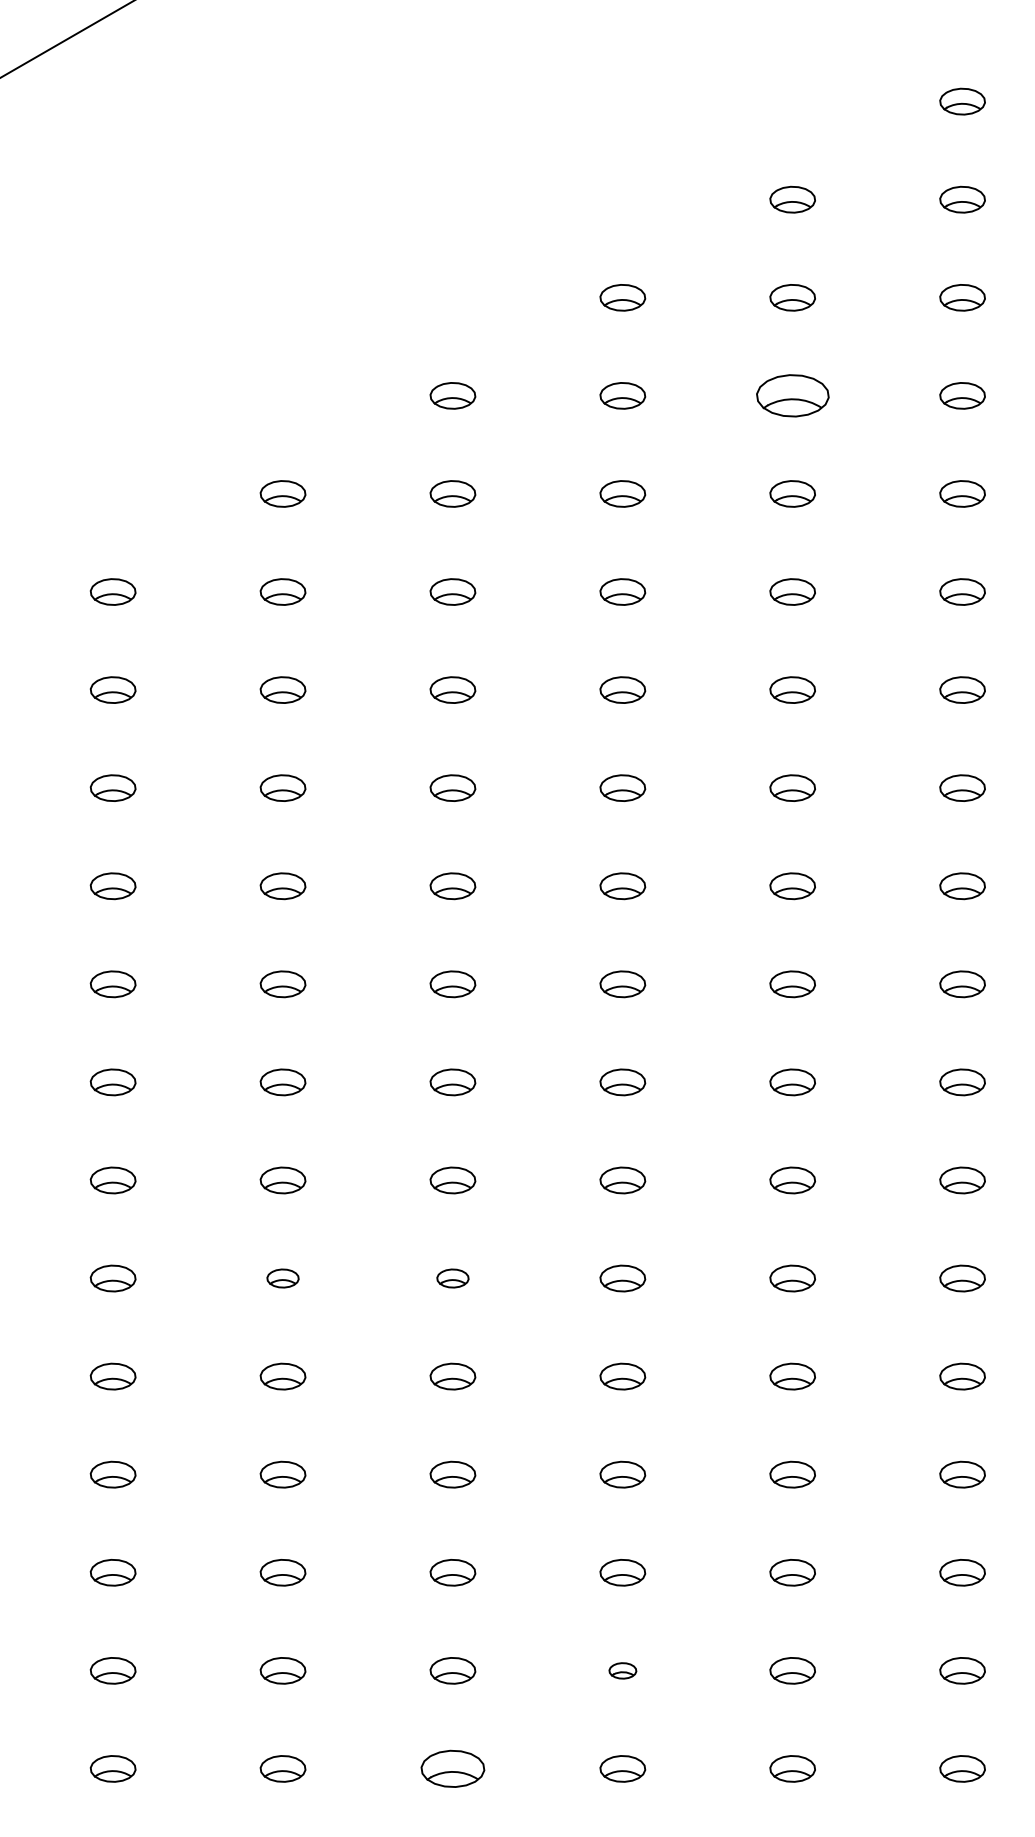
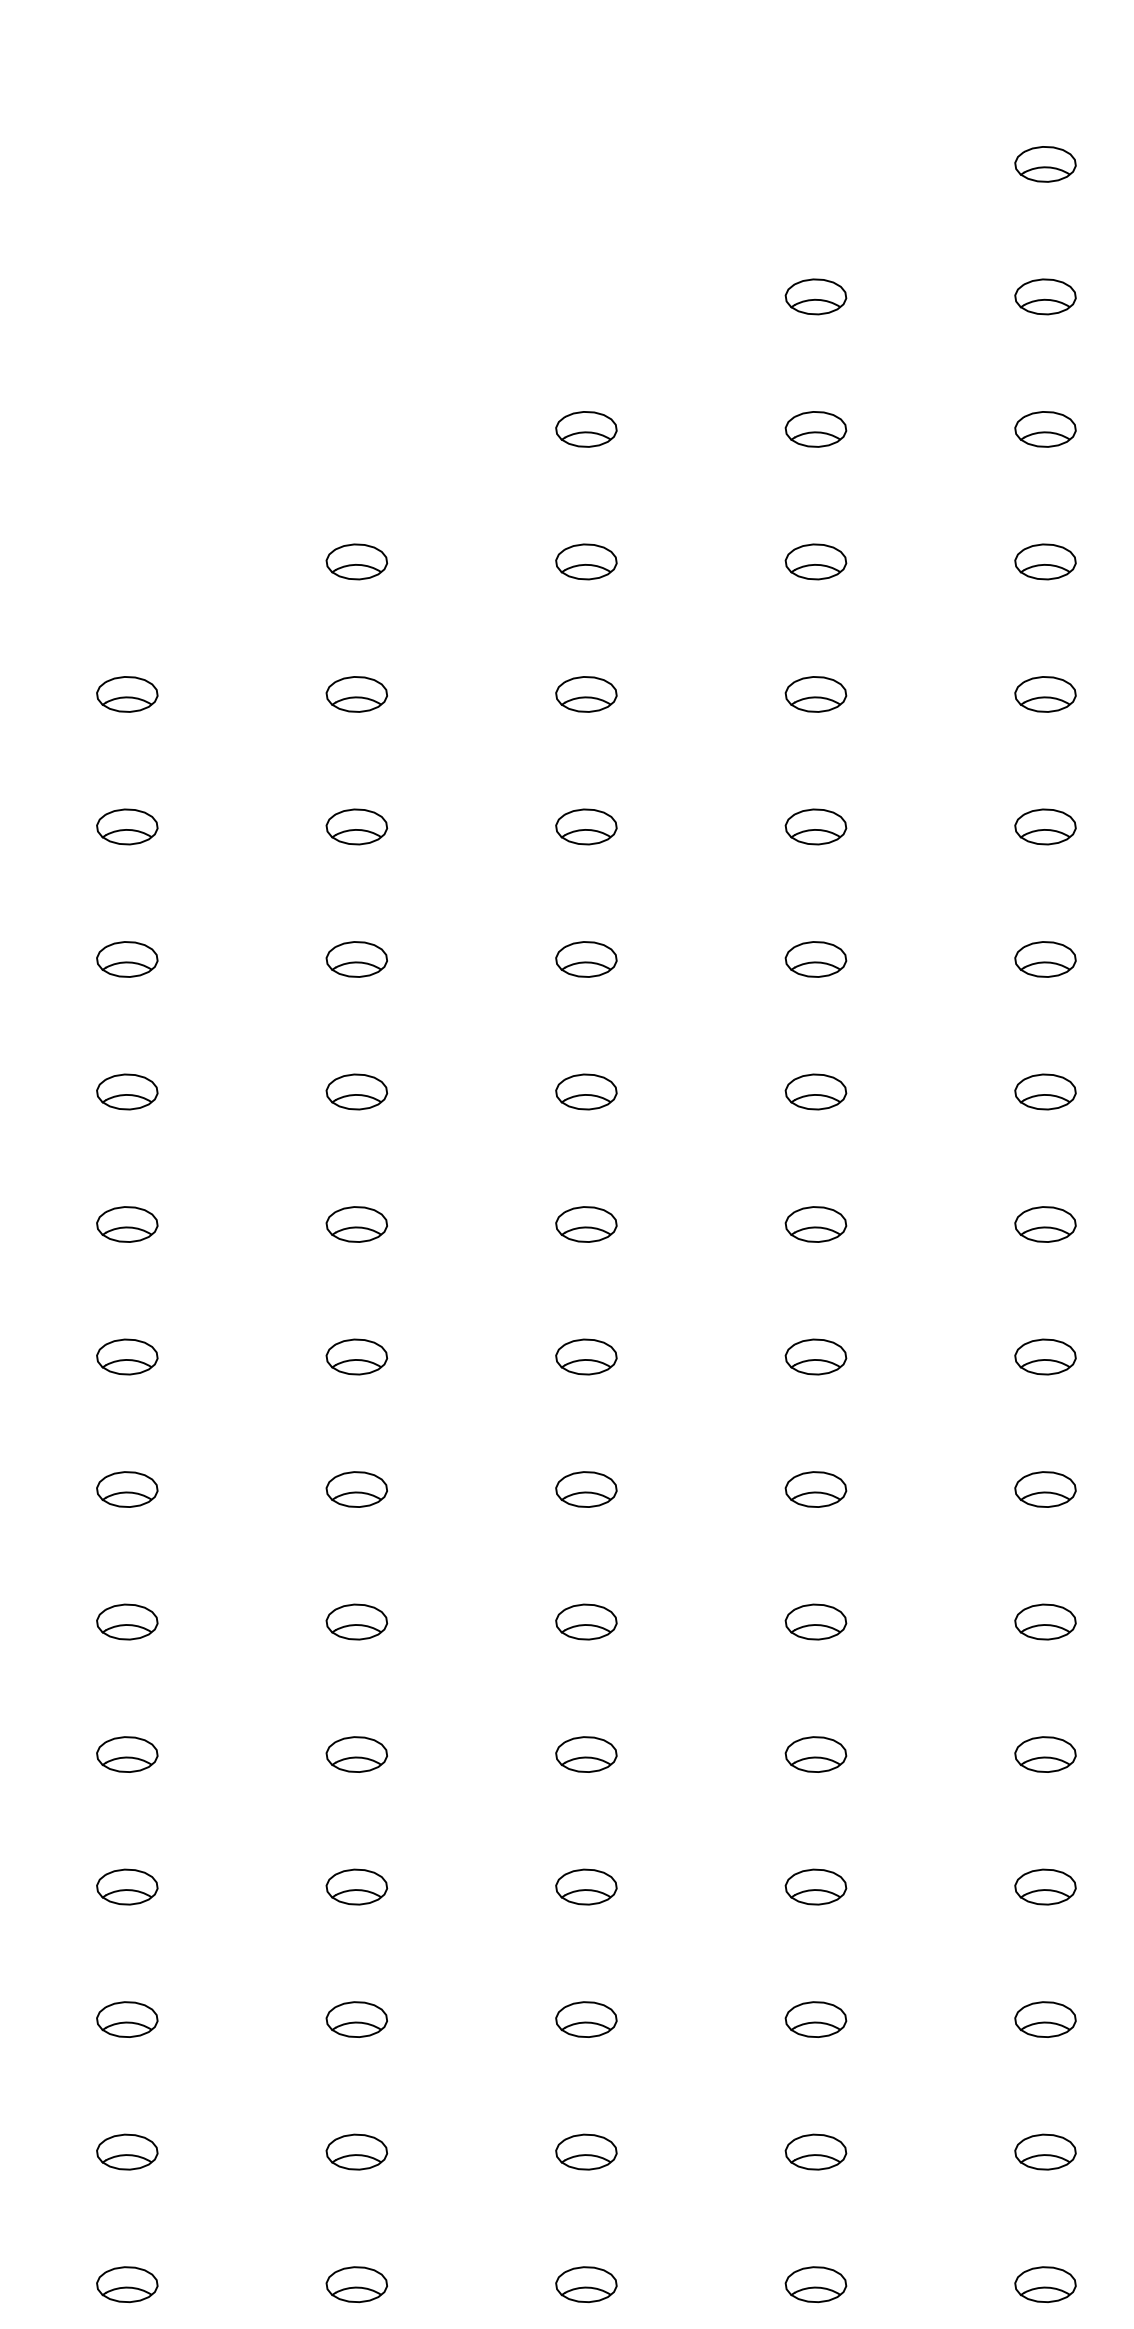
part: (792, 395) -> (1045, 428), size x0.62
part: (282, 1278) -> (356, 1622), size x1.43
part: (452, 1278) -> (585, 1622), size x1.43
part: (622, 1670) -> (815, 2151), size x1.67
part: (452, 1768) -> (585, 2284), size x0.71

